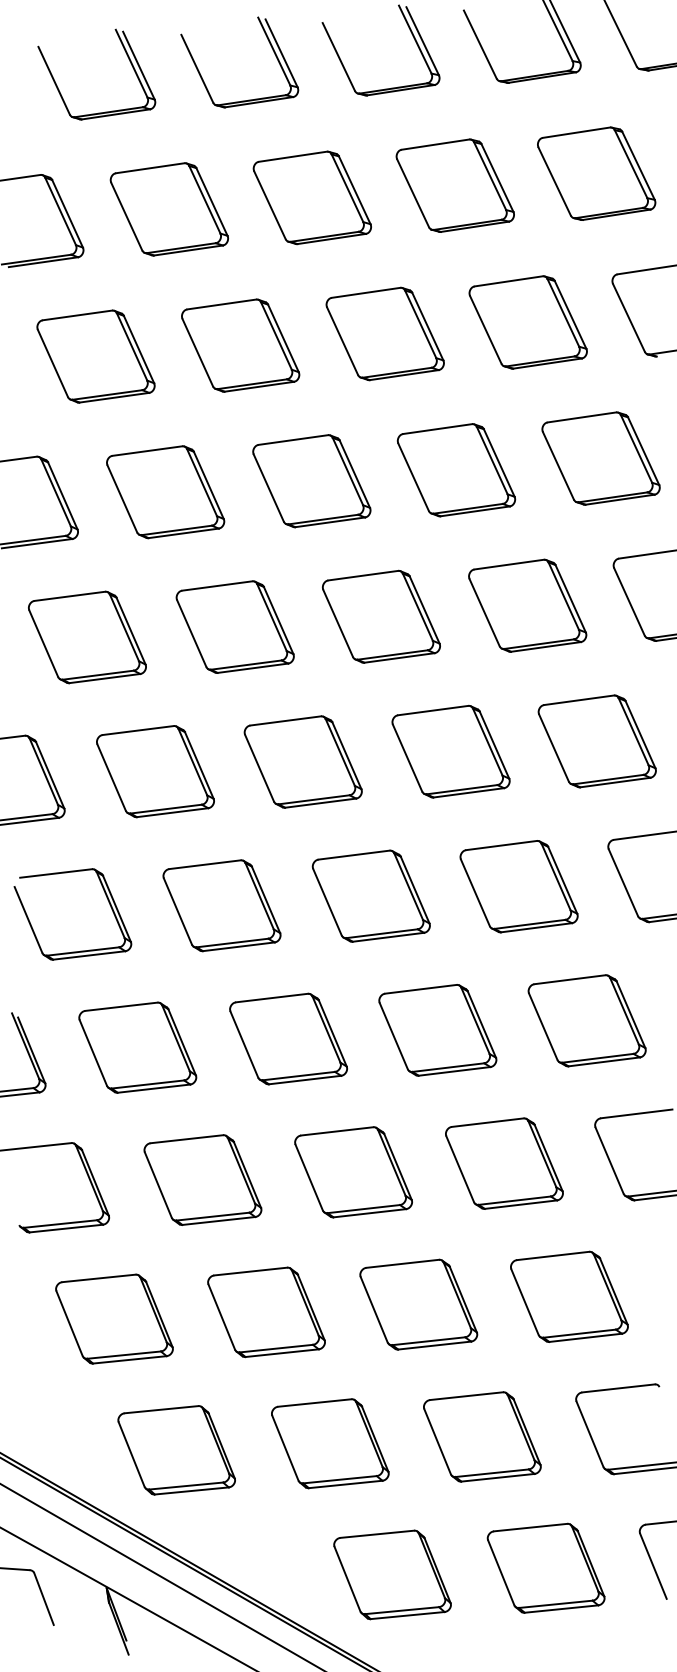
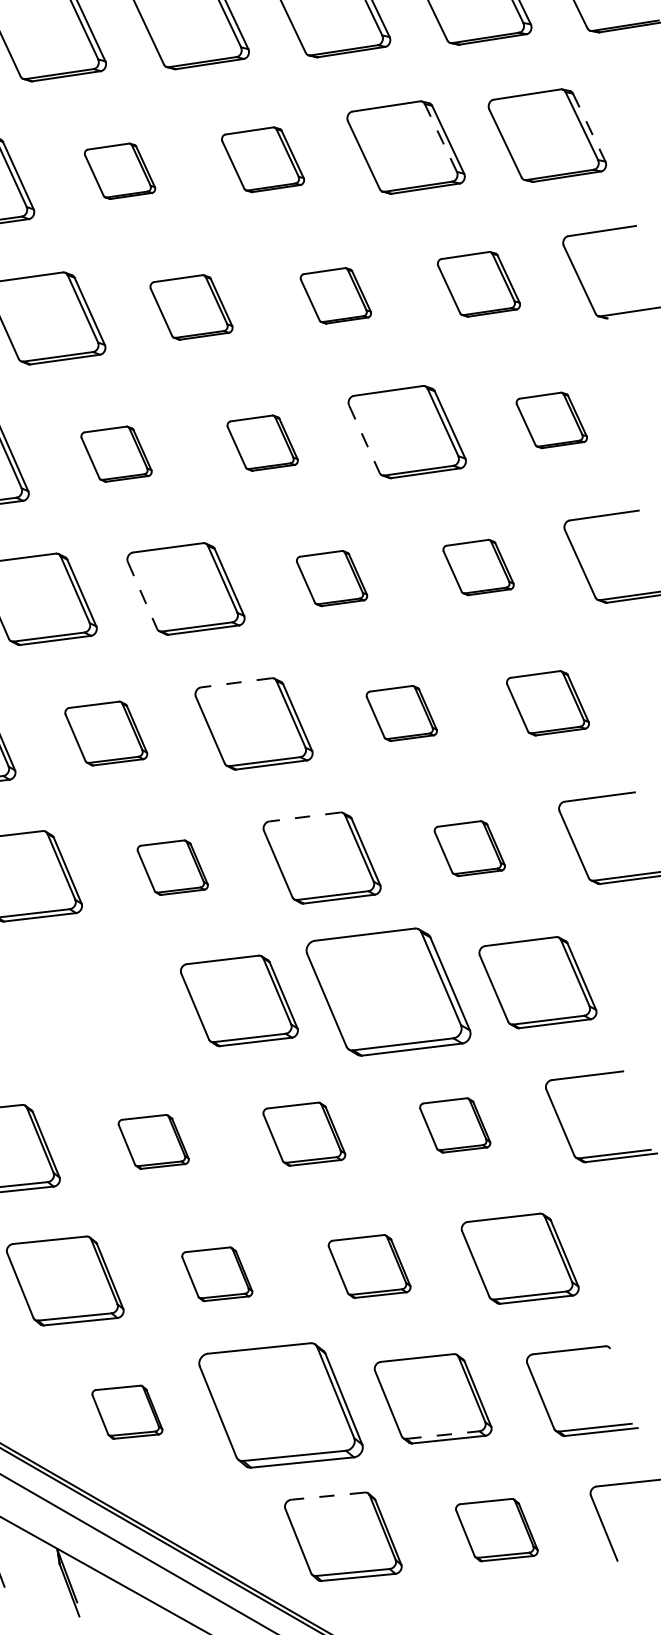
line: (638, 165) -> (589, 127), solid -> dashed
line: (490, 176) -> (441, 138), solid -> dashed
part: (311, 197) -> (262, 159), size x0.7
part: (168, 209) -> (119, 171), size x0.6
part: (527, 322) -> (478, 284), size x0.7
part: (384, 333) -> (335, 295), size x0.6
part: (240, 345) -> (191, 307), size x0.7
part: (600, 458) -> (551, 420), size x0.6
line: (413, 477) -> (364, 439), solid -> dashed
part: (311, 481) -> (262, 443), size x0.6
part: (165, 492) -> (116, 454), size x0.6
part: (527, 605) -> (478, 567), size x0.6
part: (380, 616) -> (331, 578), size x0.6
line: (191, 634) -> (142, 596), solid -> dashed
line: (285, 720) -> (236, 682), solid -> dashed
part: (596, 741) -> (547, 703), size x0.7
part: (450, 751) -> (401, 713), size x0.6
part: (155, 771) -> (106, 733), size x0.7
line: (354, 855) -> (305, 817), solid -> dashed
part: (518, 886) -> (469, 848), size x0.6
part: (221, 905) -> (172, 867), size x0.6
part: (437, 1030) -> (388, 992), size x1.4
part: (137, 1047) -> (88, 1009), removed
part: (504, 1163) -> (455, 1125), size x0.6
part: (353, 1172) -> (304, 1134), size x0.7
part: (202, 1179) -> (153, 1141), size x0.6
part: (418, 1304) -> (369, 1266), size x0.7
part: (266, 1312) -> (217, 1274), size x0.6
part: (330, 1443) -> (281, 1405), size x1.4
part: (176, 1450) -> (127, 1412), size x0.6
line: (492, 1473) -> (443, 1435), solid -> dashed
line: (376, 1534) -> (327, 1496), solid -> dashed
part: (545, 1567) -> (496, 1529), size x0.7

